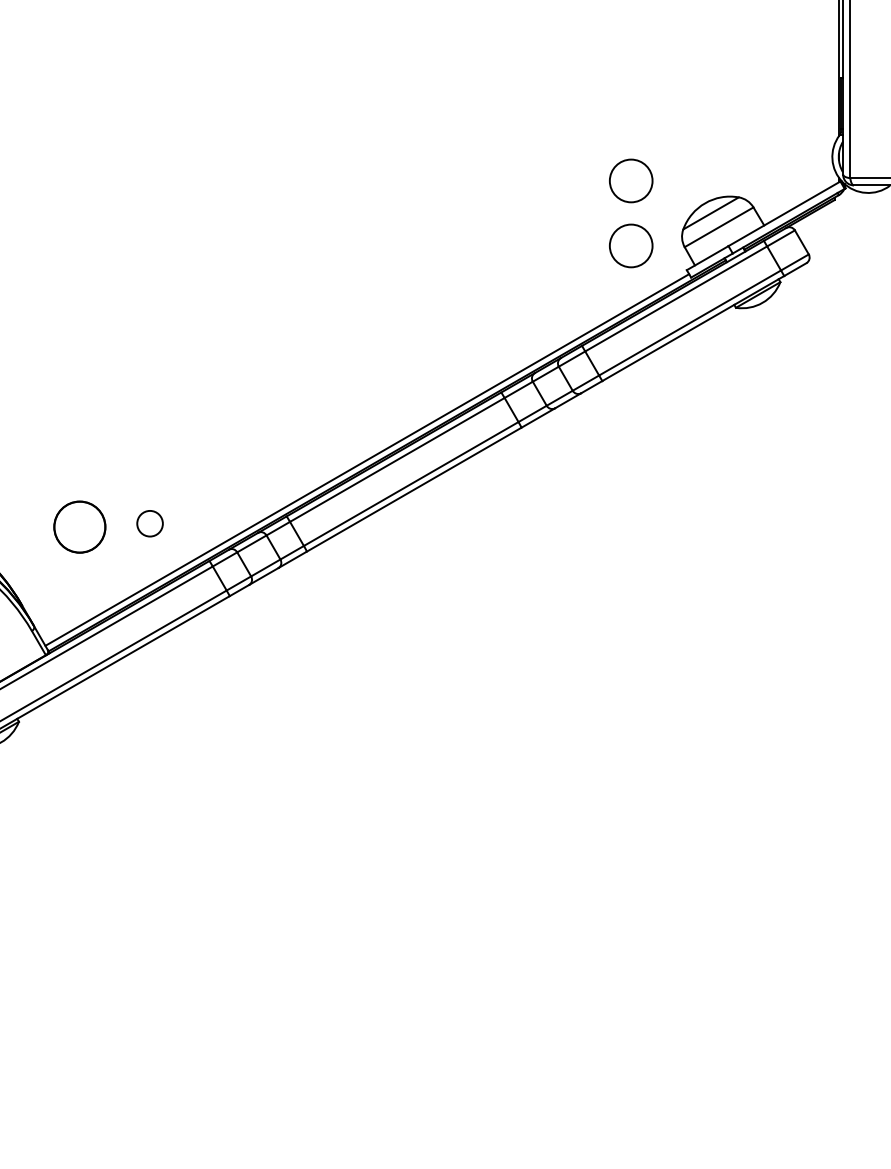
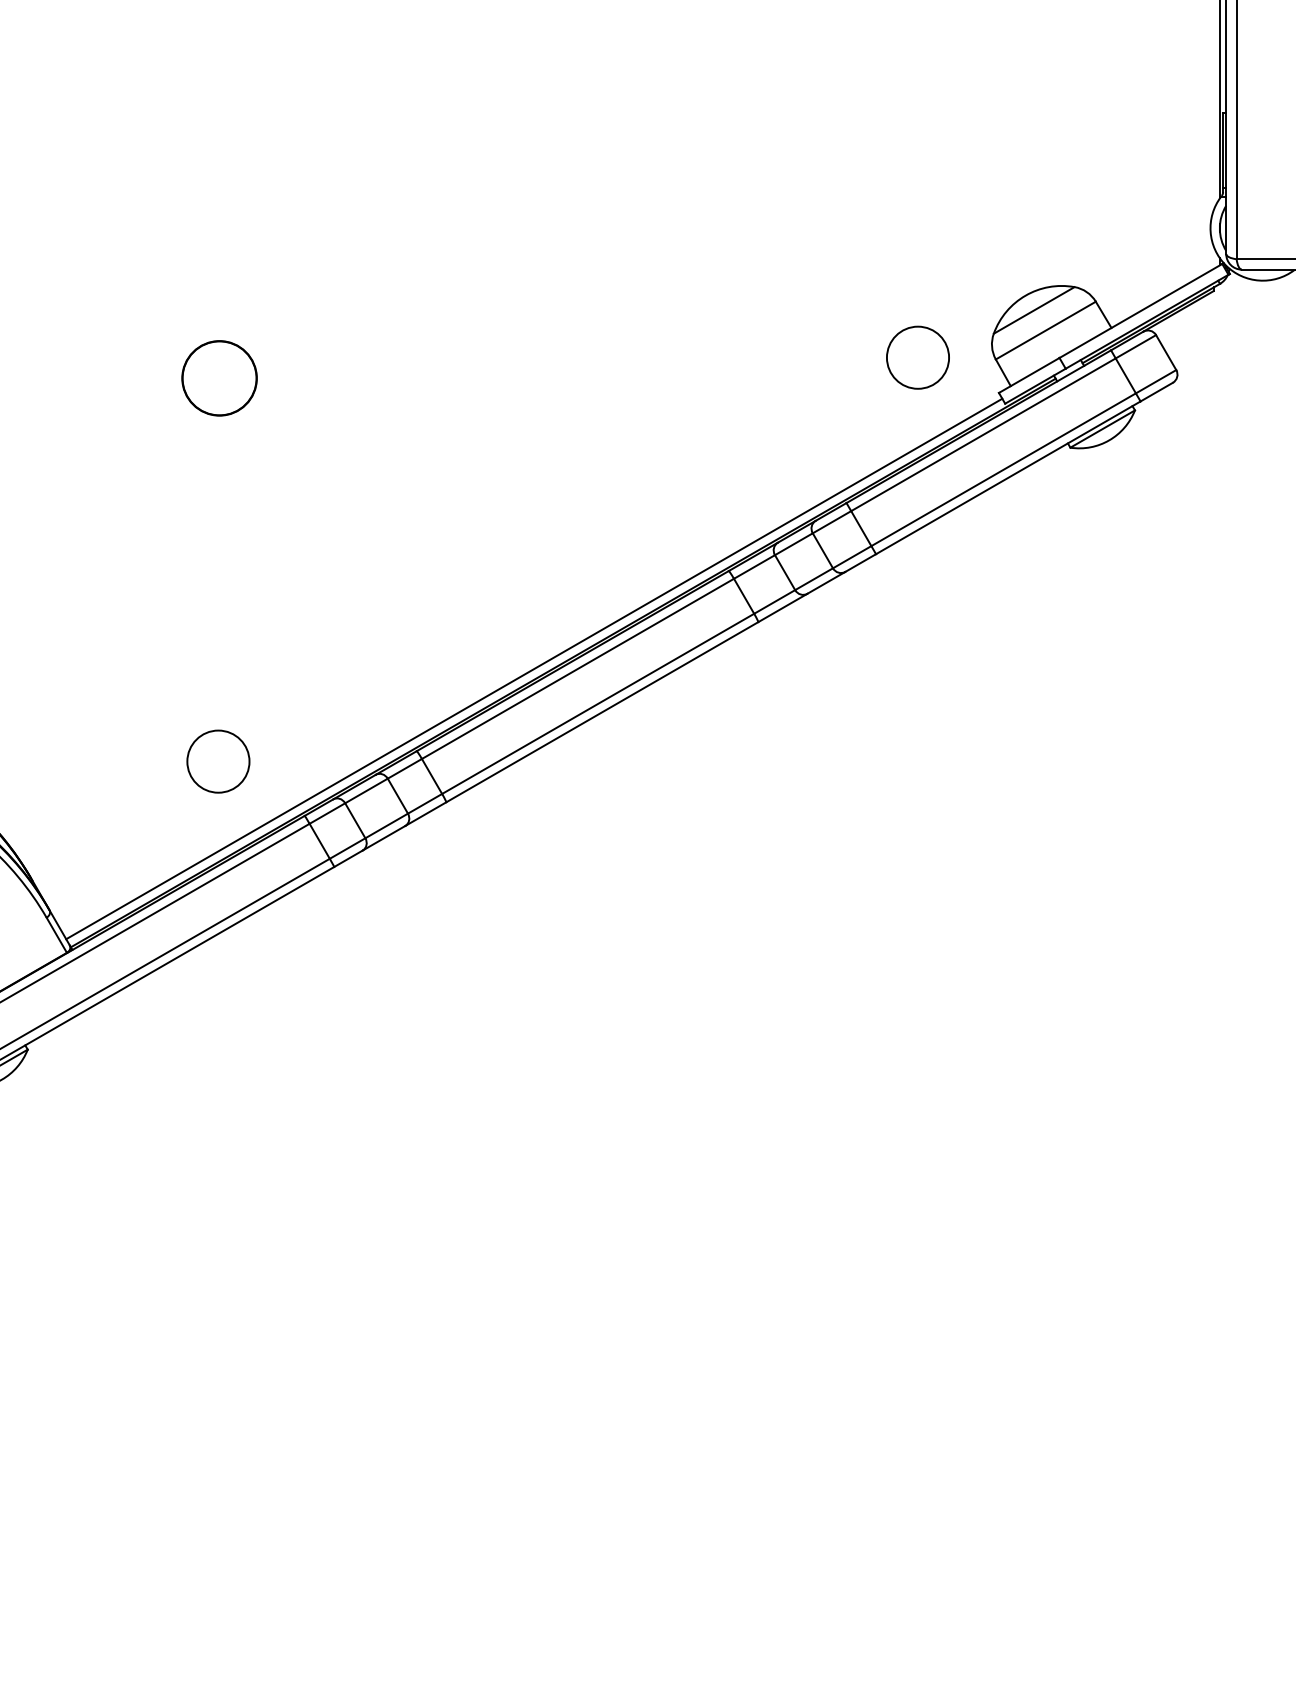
circle: (631, 180) -> (918, 262), removed
circle: (149, 523) -> (217, 761), size x1.67
circle: (79, 526) -> (219, 377), moved

